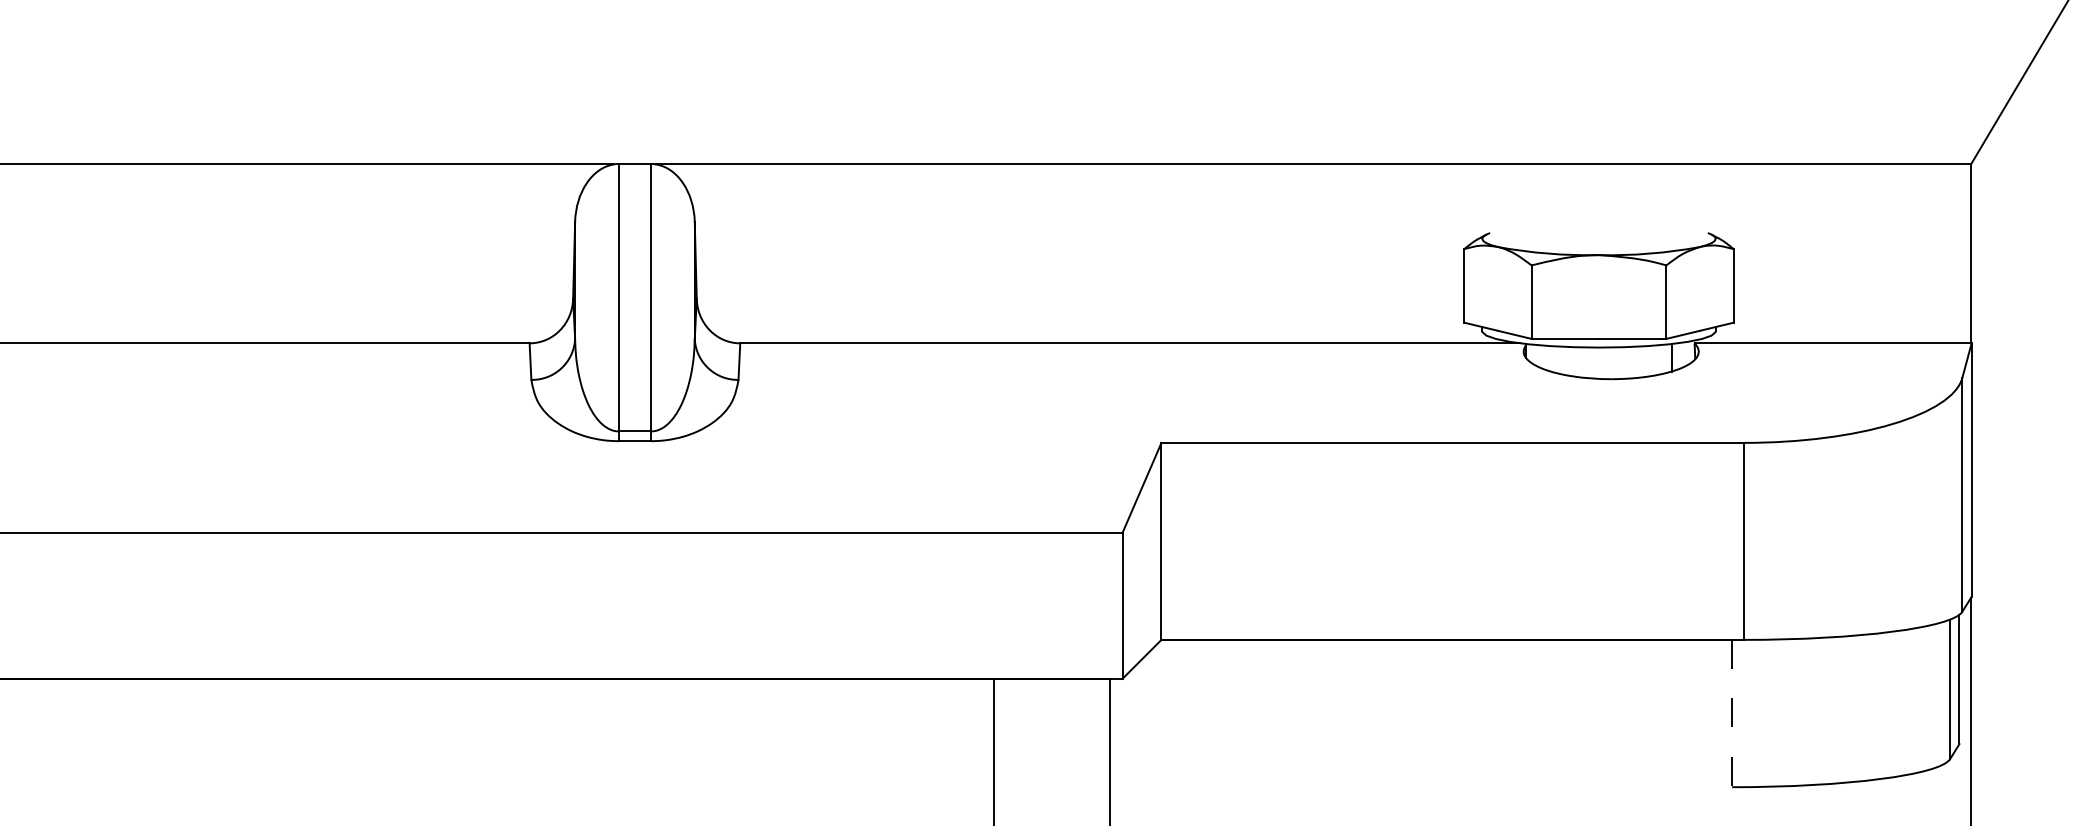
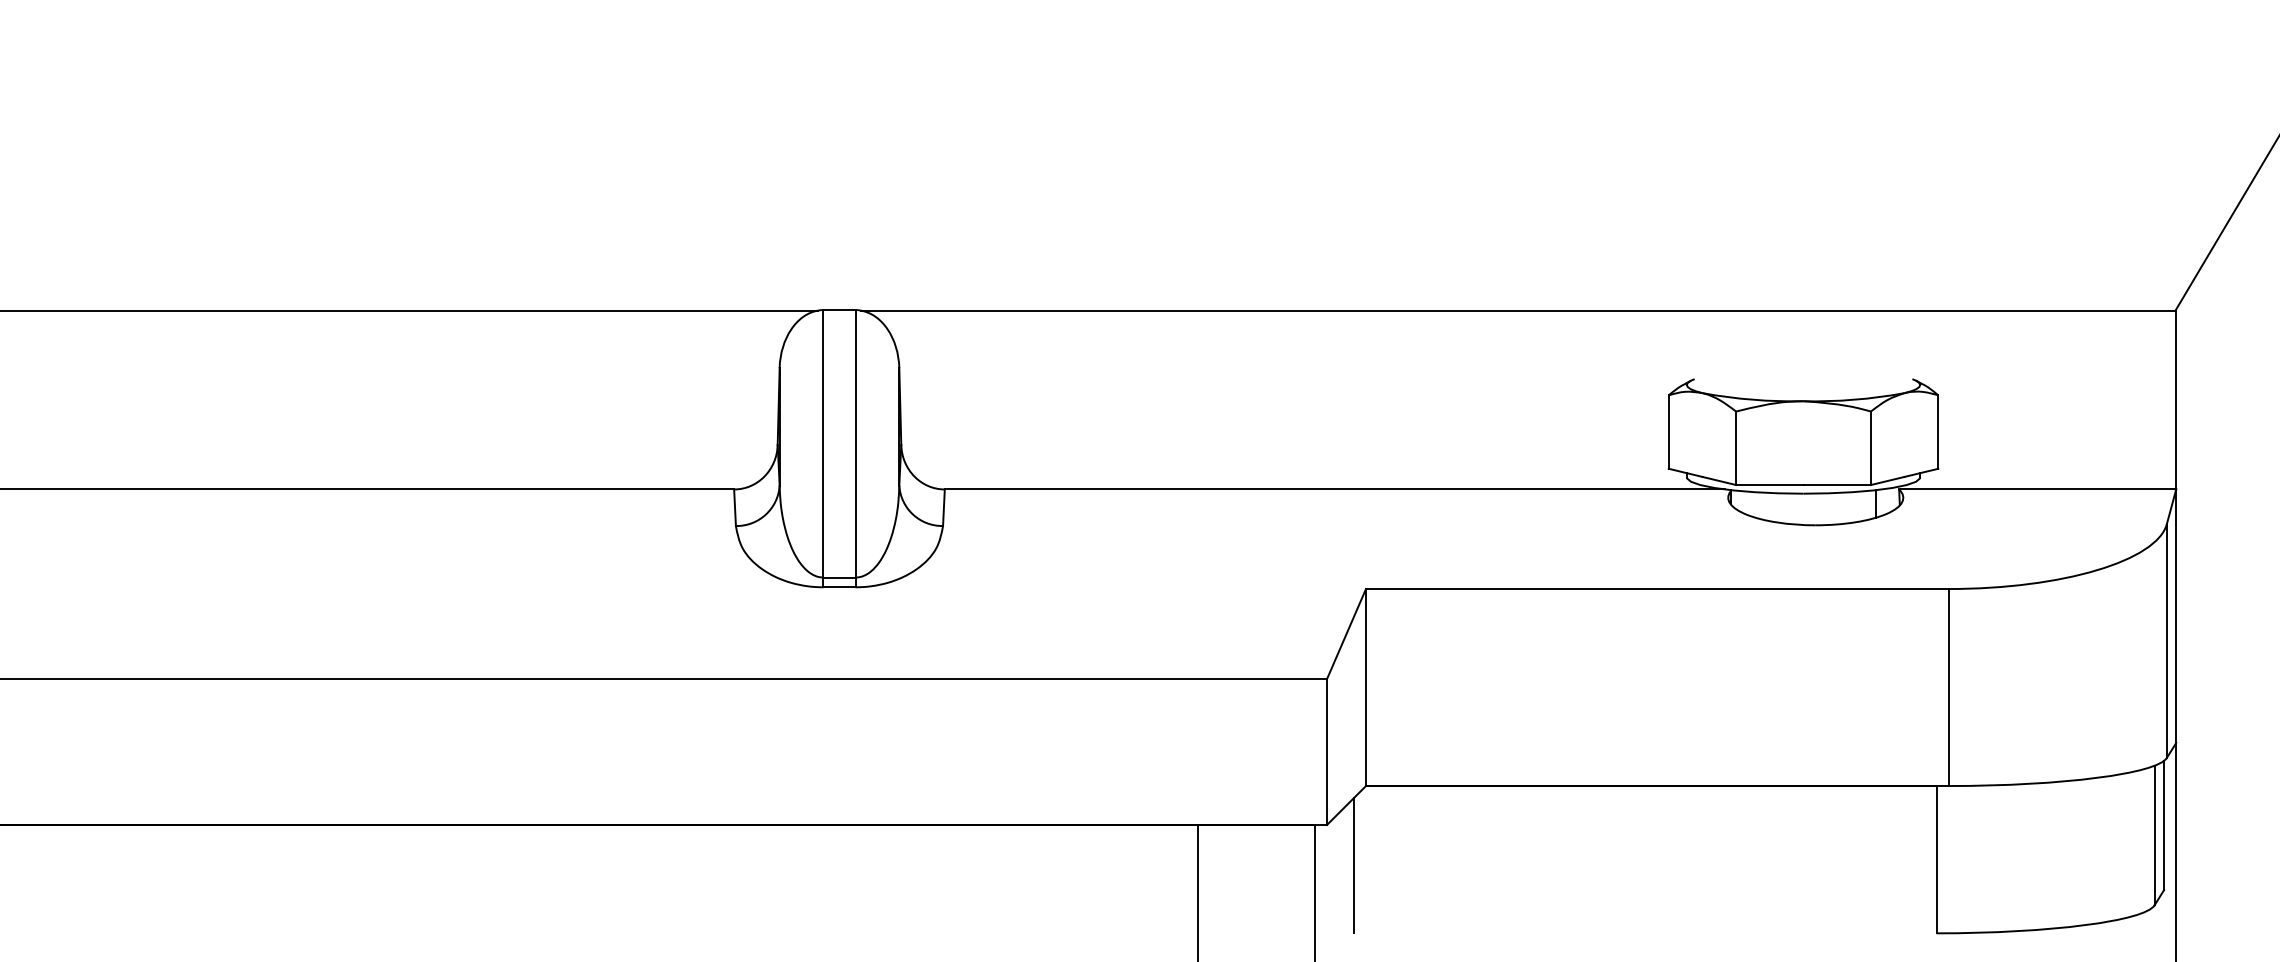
line: (1731, 713) -> (1936, 859), dashed -> solid
line: (1148, 719) -> (1353, 865), added

